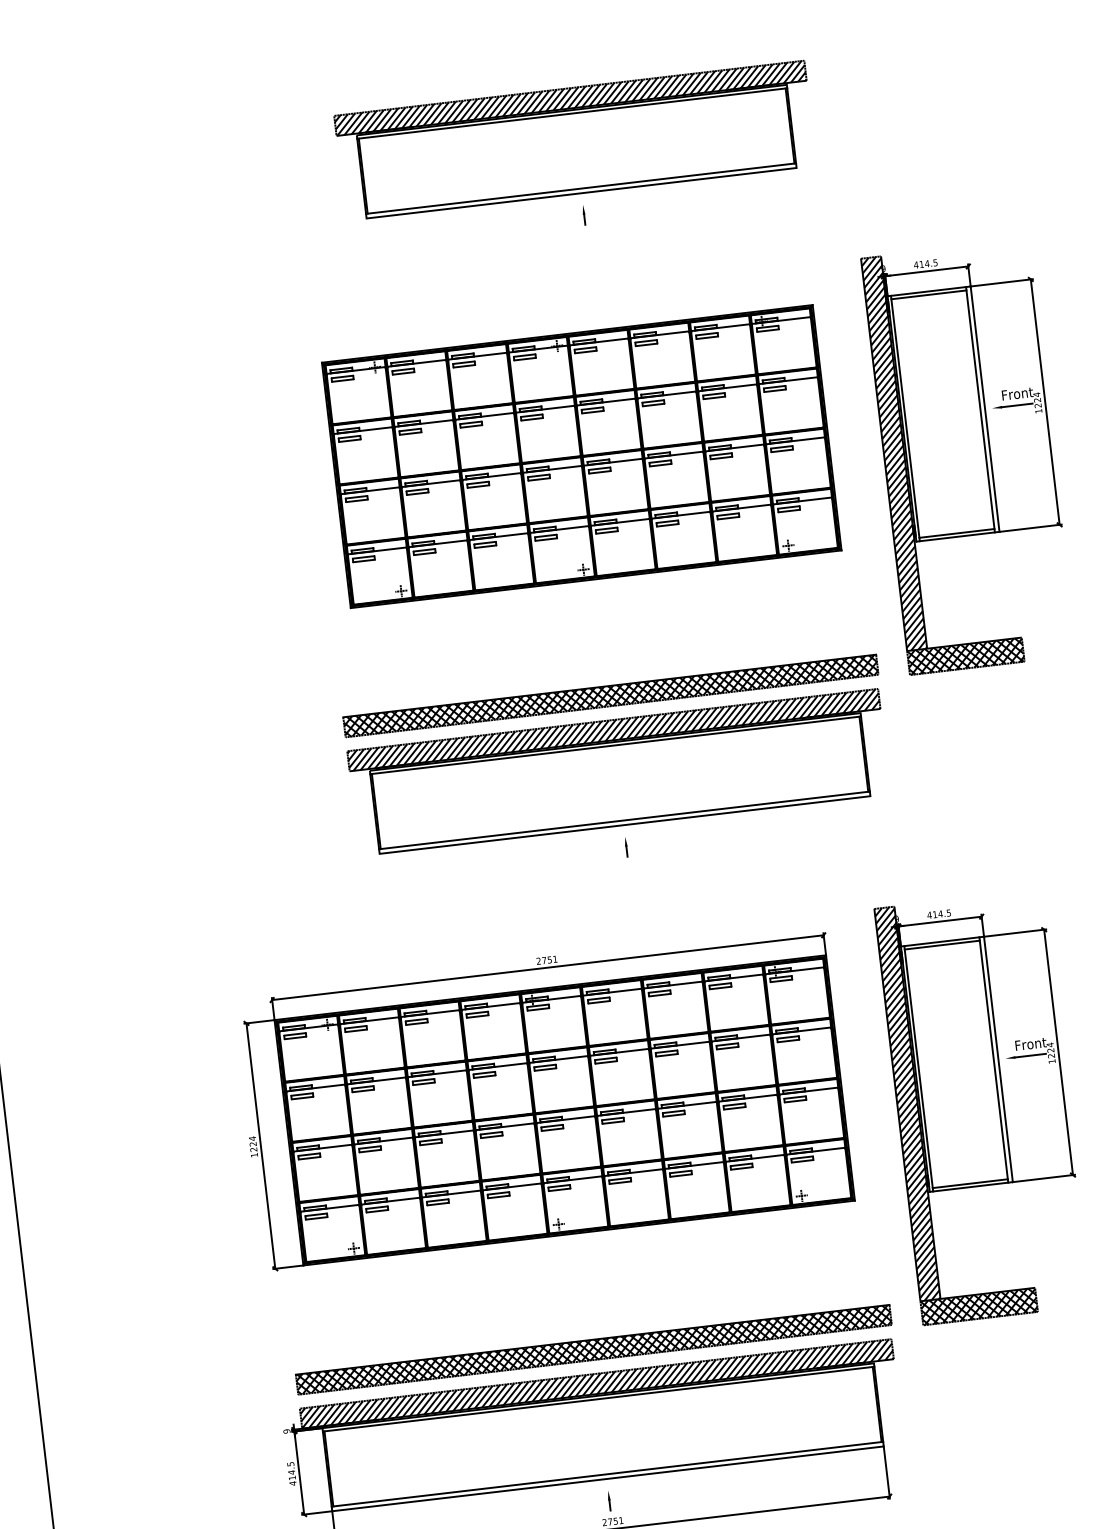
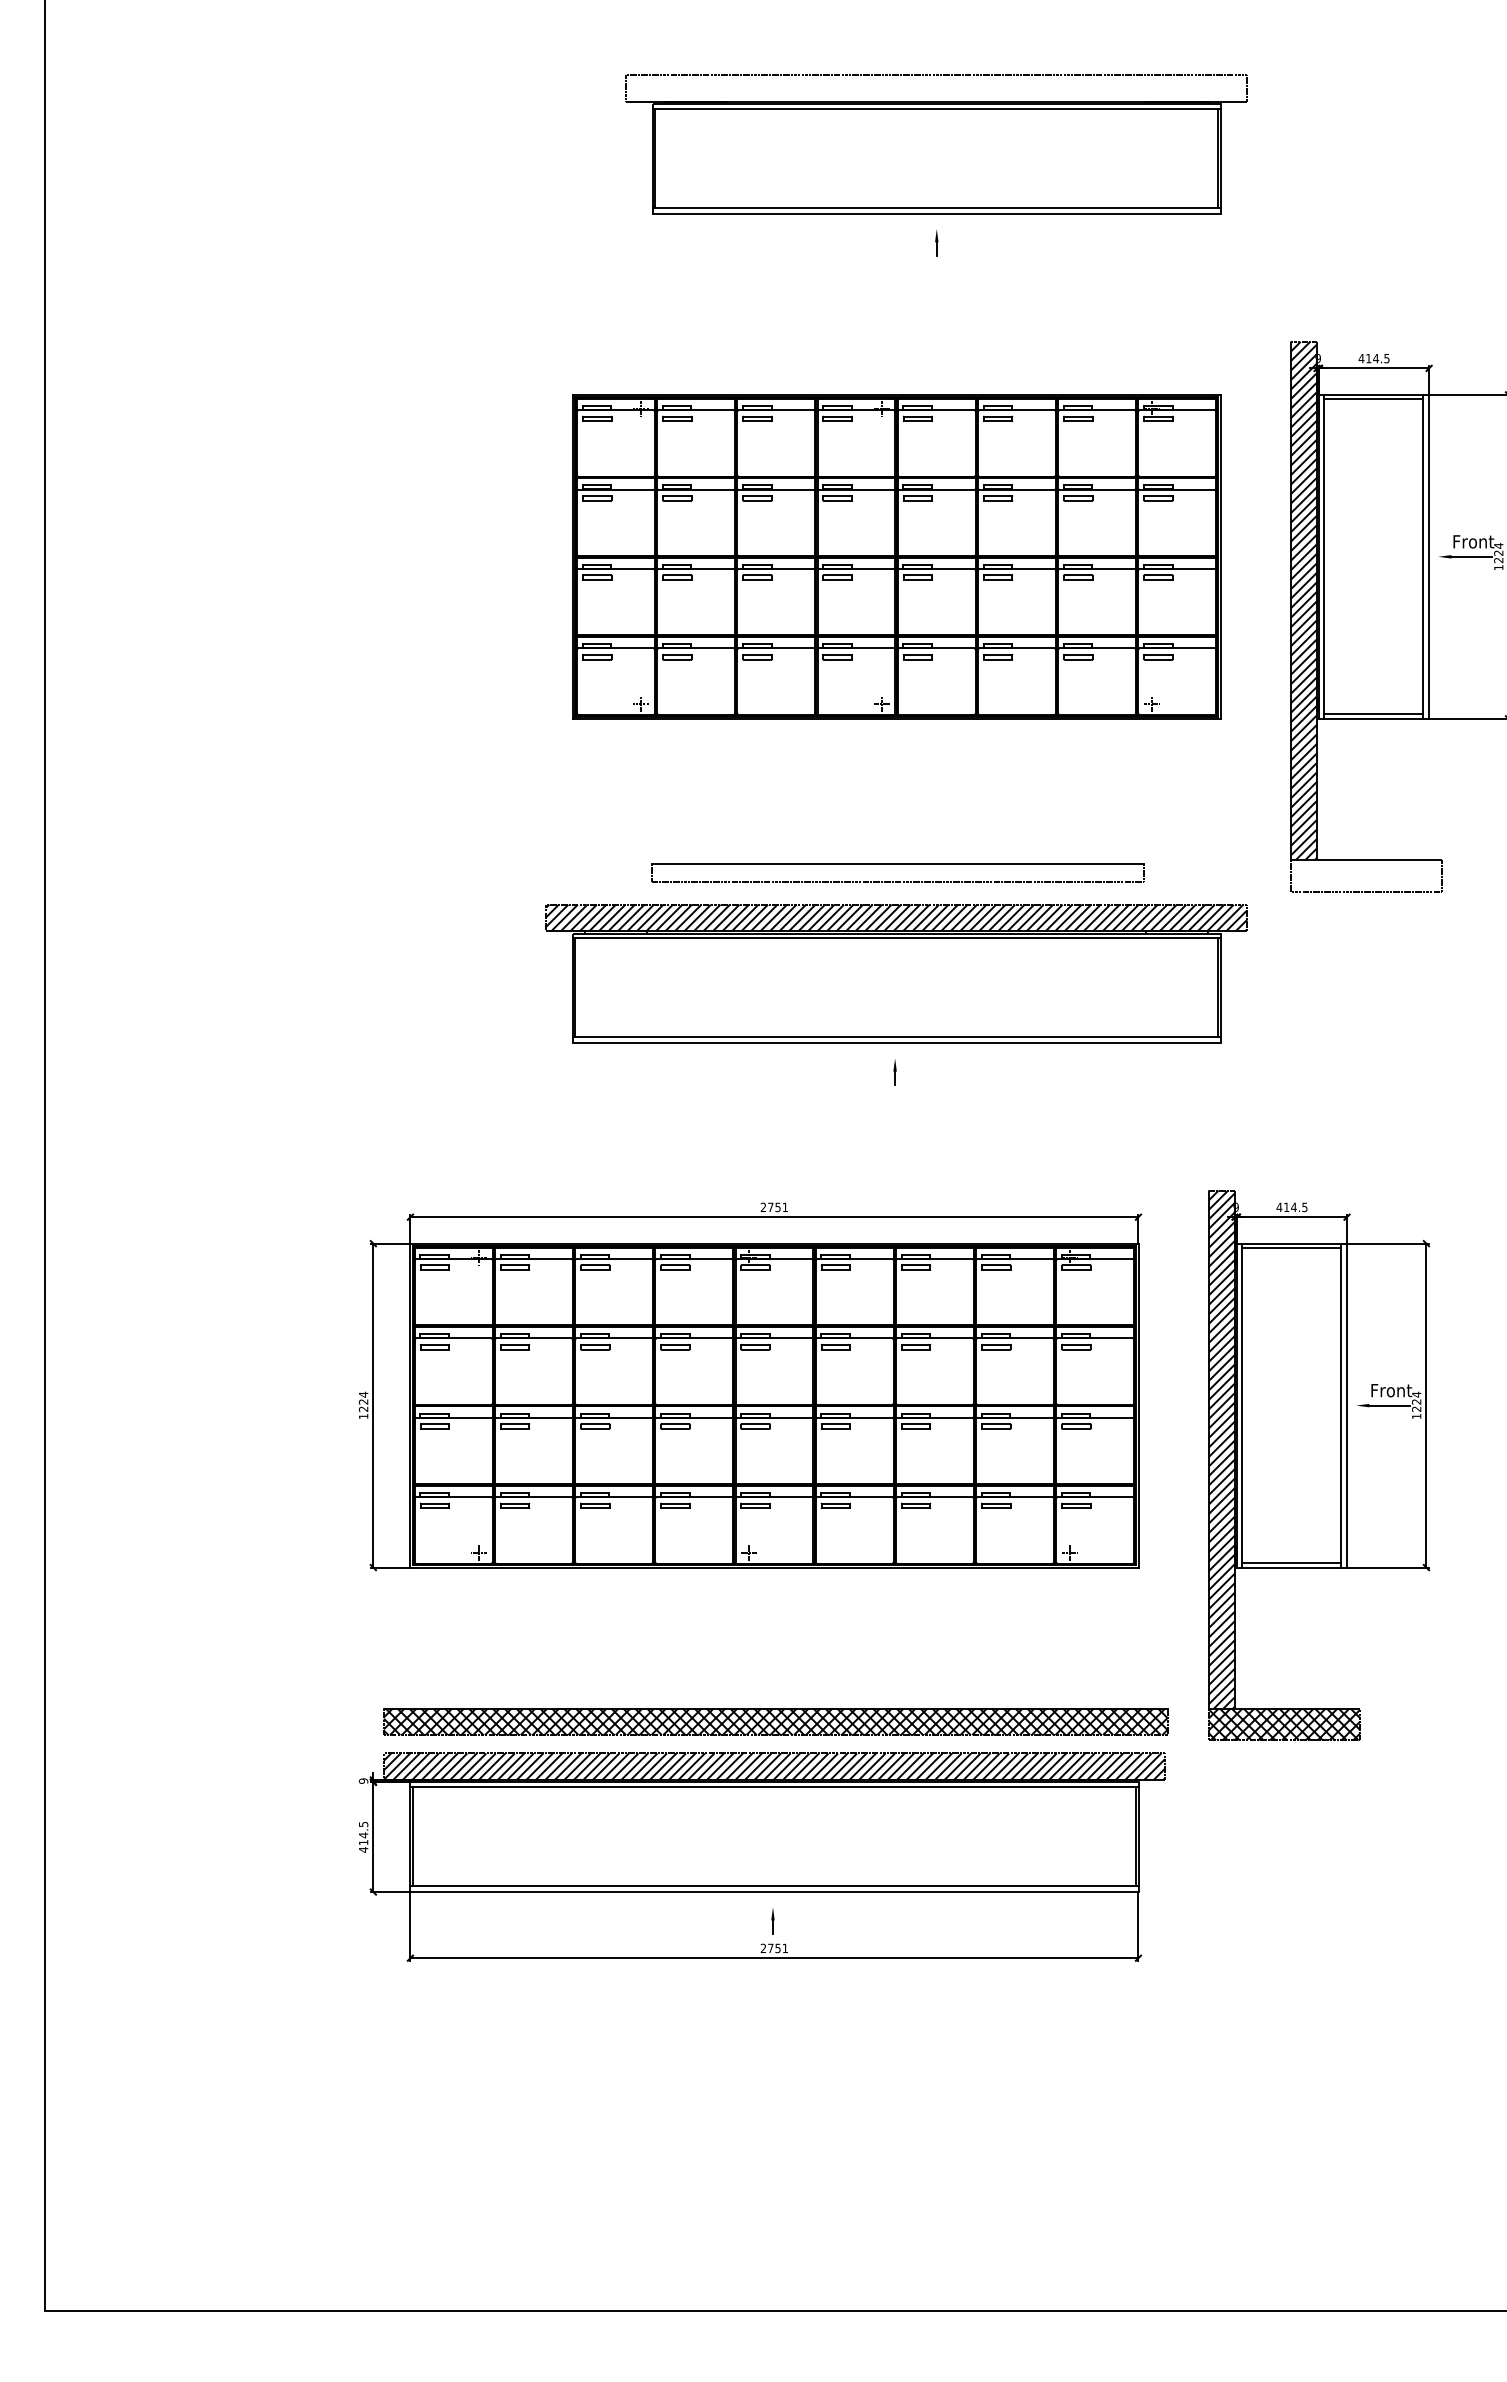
hatch: (570, 98) -> (936, 88), removed
hatch: (965, 656) -> (1365, 875), removed
part: (610, 695) -> (897, 872), size x0.7

